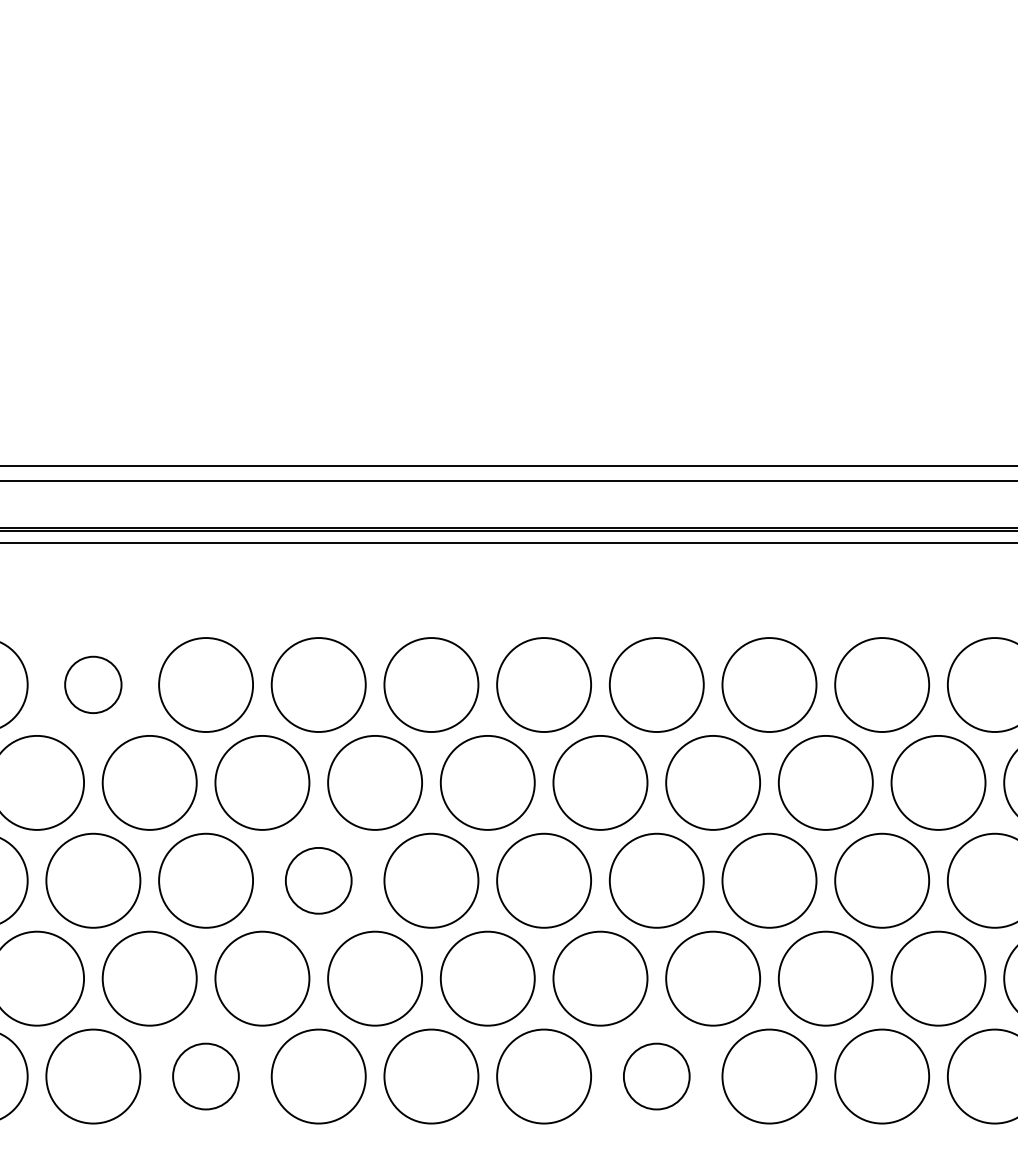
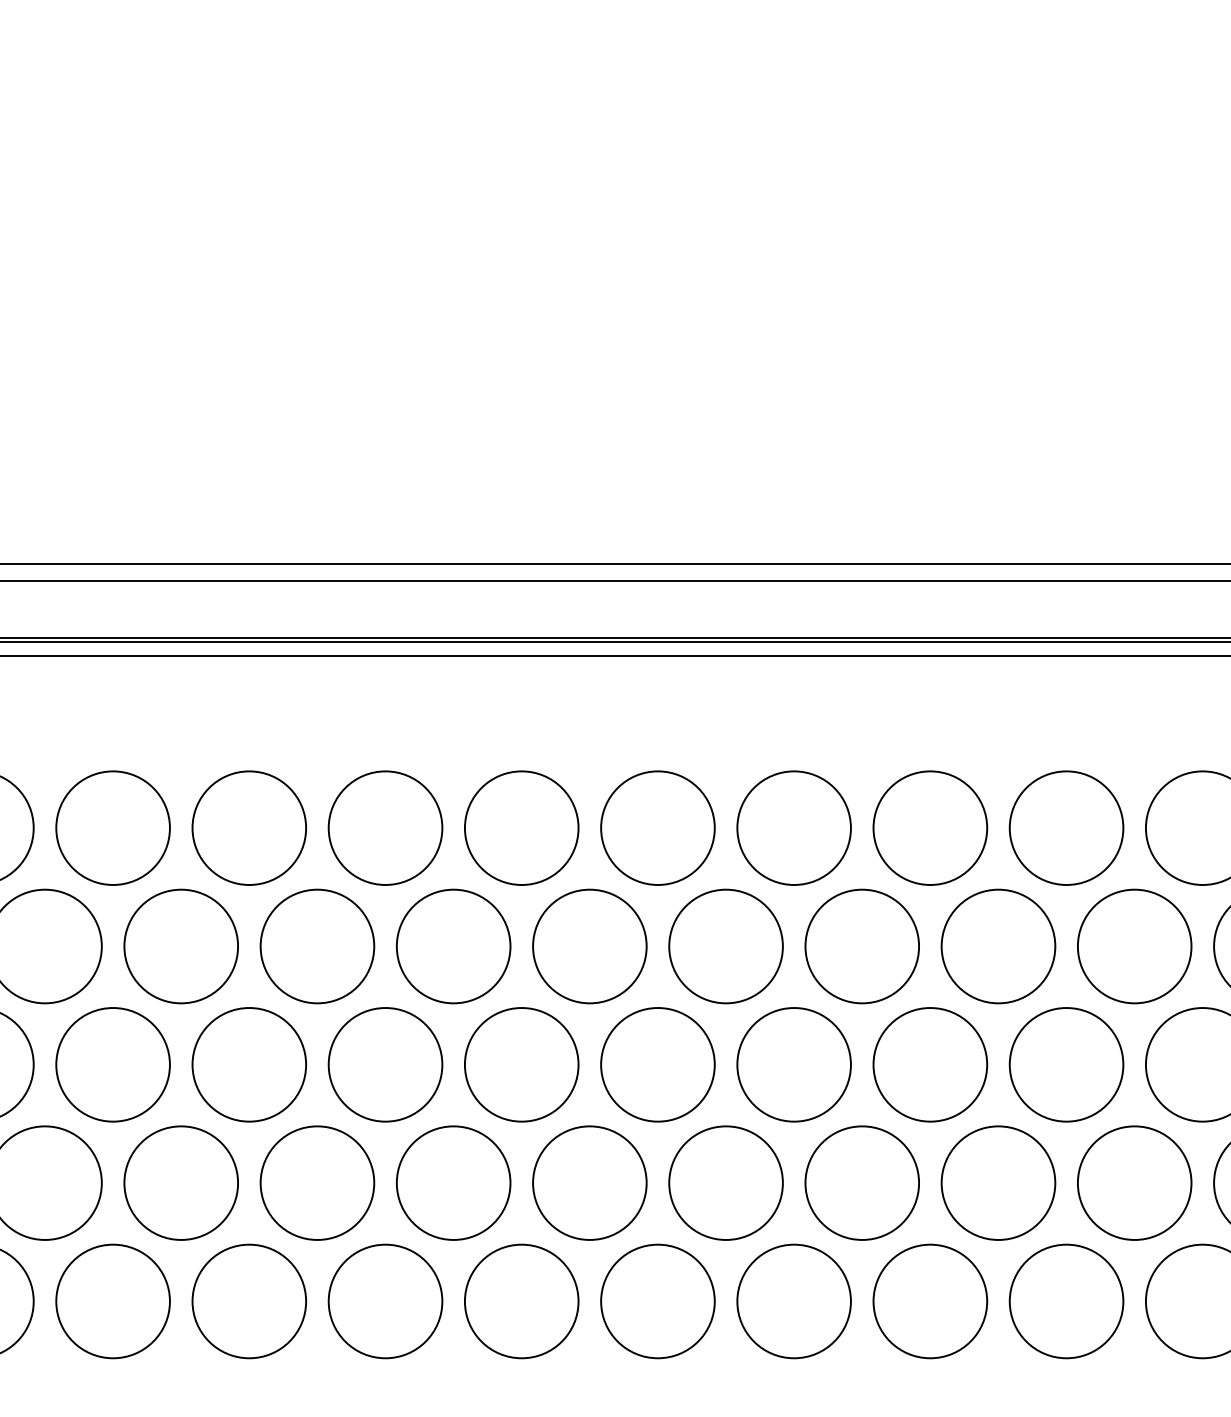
part: (92, 684) -> (112, 827), size x1.67
part: (318, 880) -> (385, 1064), size x1.43
part: (205, 1076) -> (248, 1301), size x1.43
part: (656, 1076) -> (793, 1301), size x1.43

